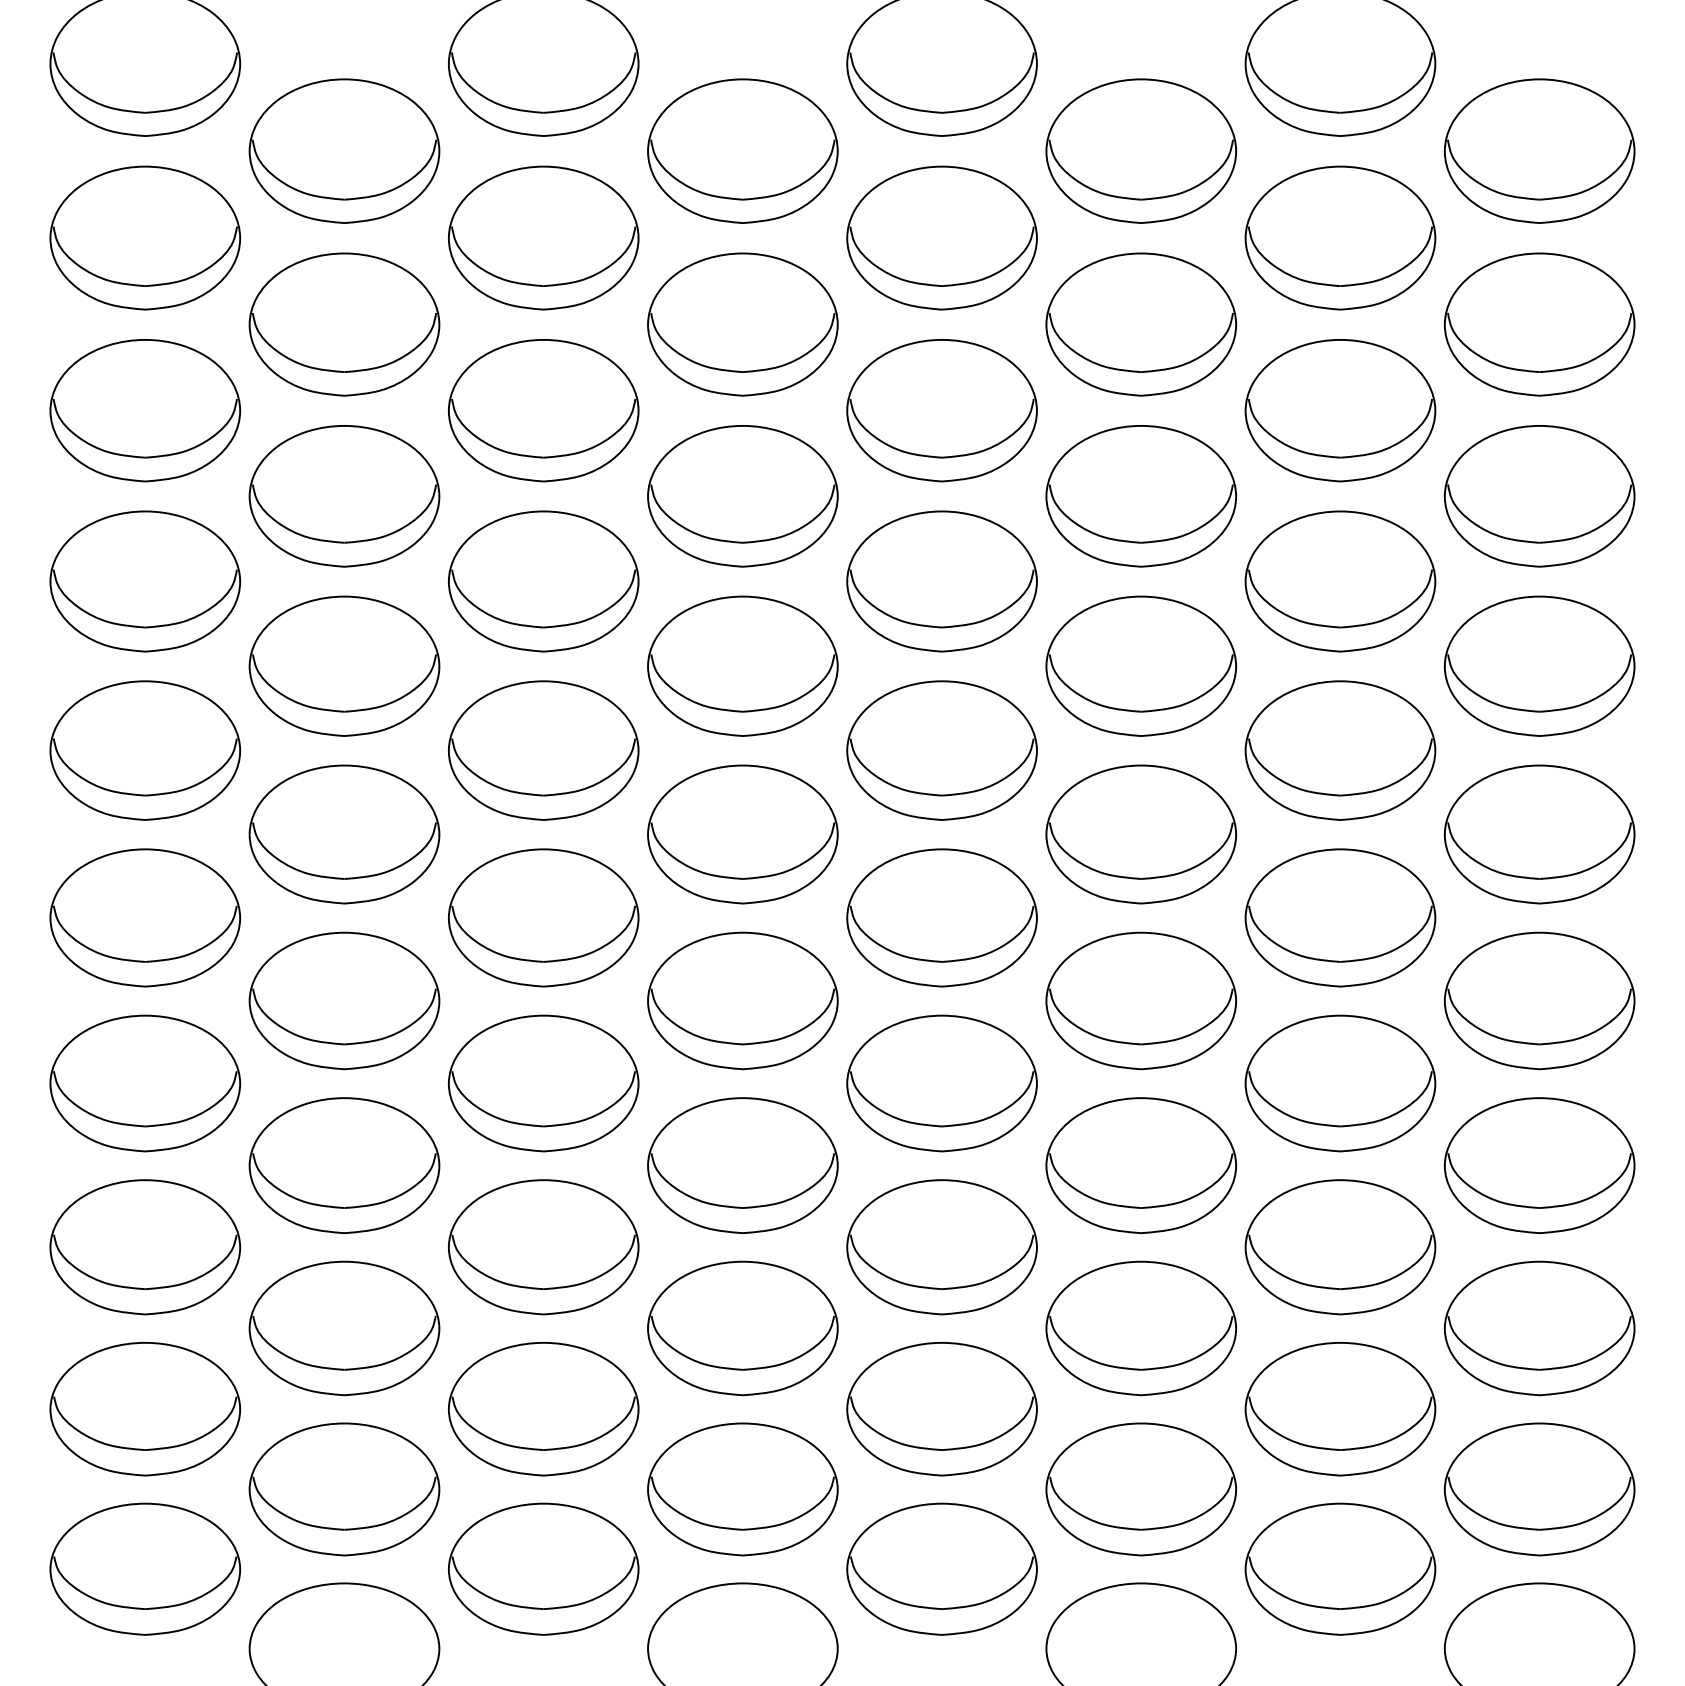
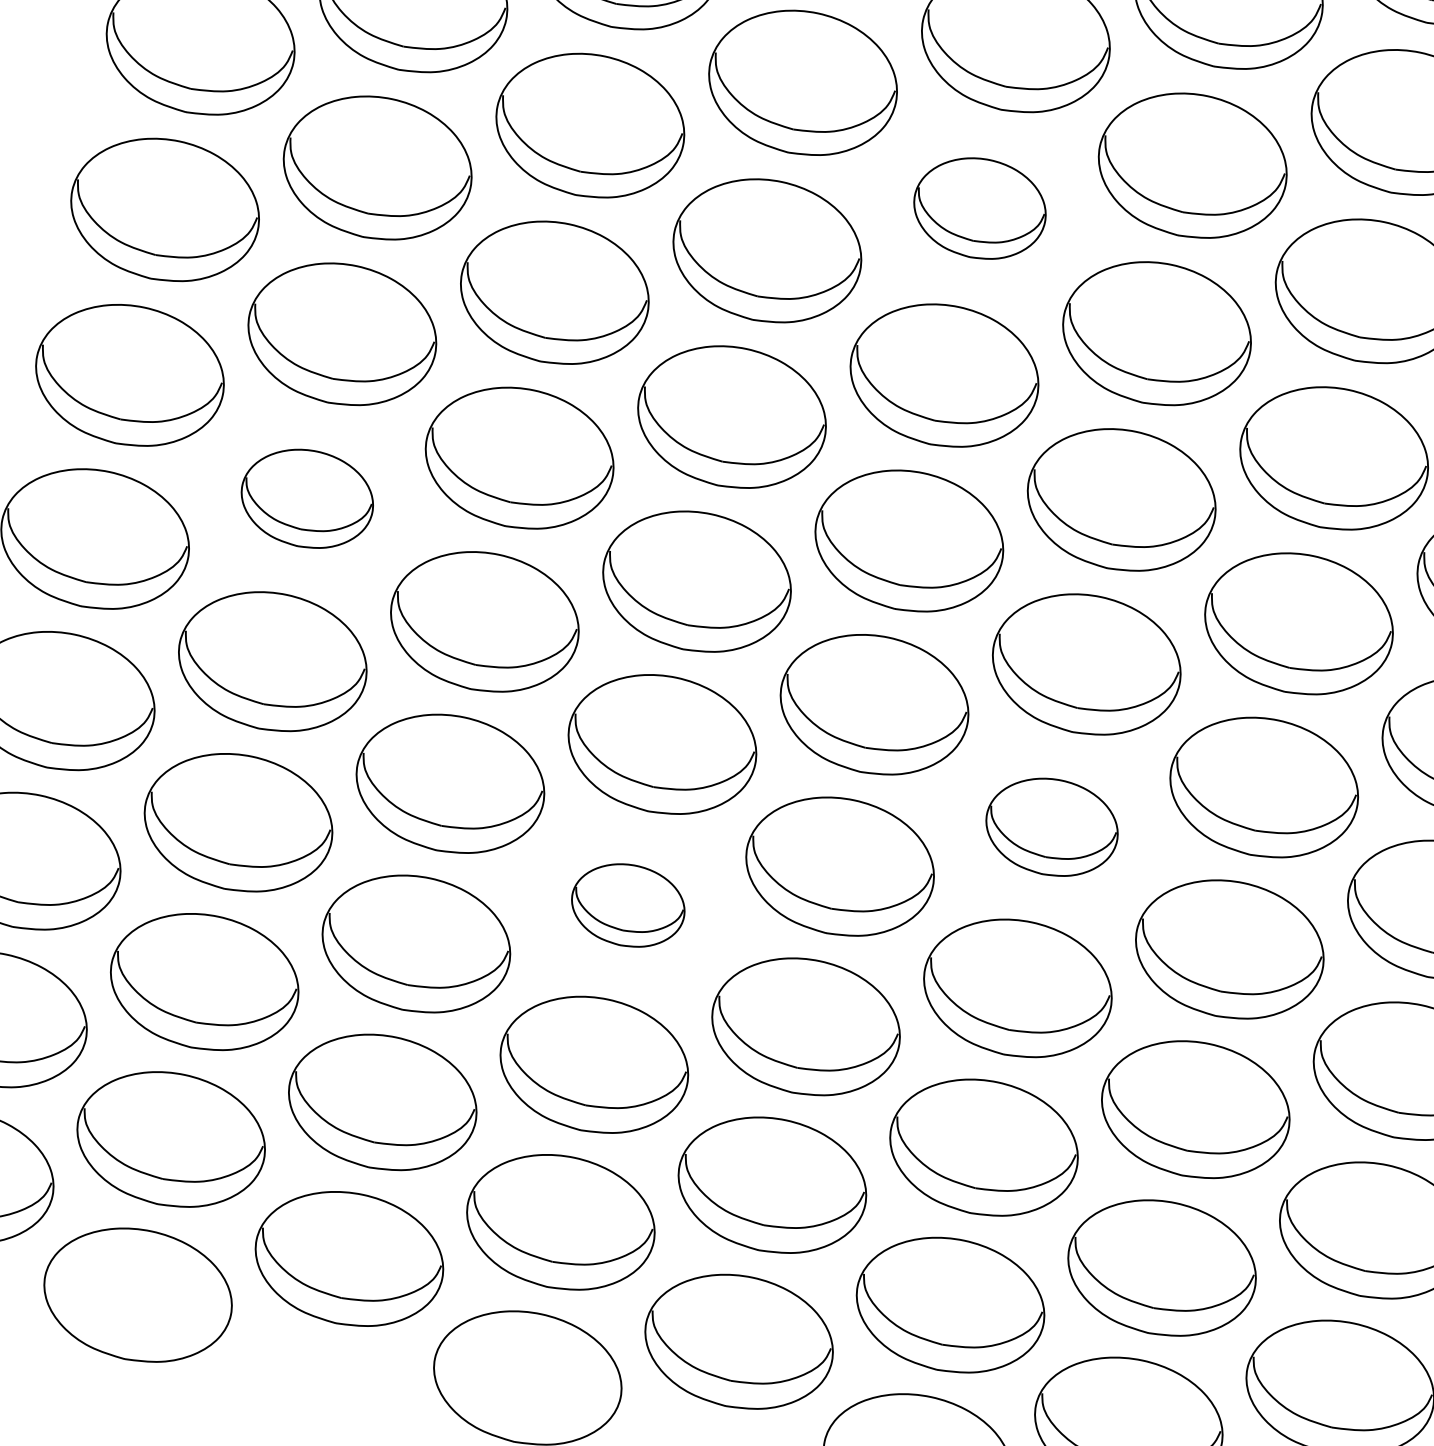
part: (941, 410) -> (979, 208), size x0.7
part: (344, 834) -> (307, 498), size x0.7
part: (1140, 1000) -> (1051, 826), size x0.7
part: (742, 1165) -> (627, 905), size x0.6

